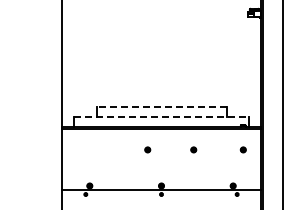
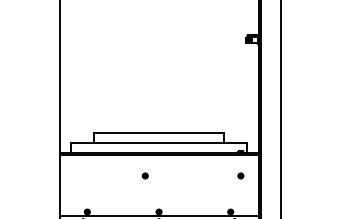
line: (160, 107) -> (158, 133), dashed -> solid
line: (161, 117) -> (159, 143), dashed -> solid
part: (192, 149) -> (190, 175), removed

